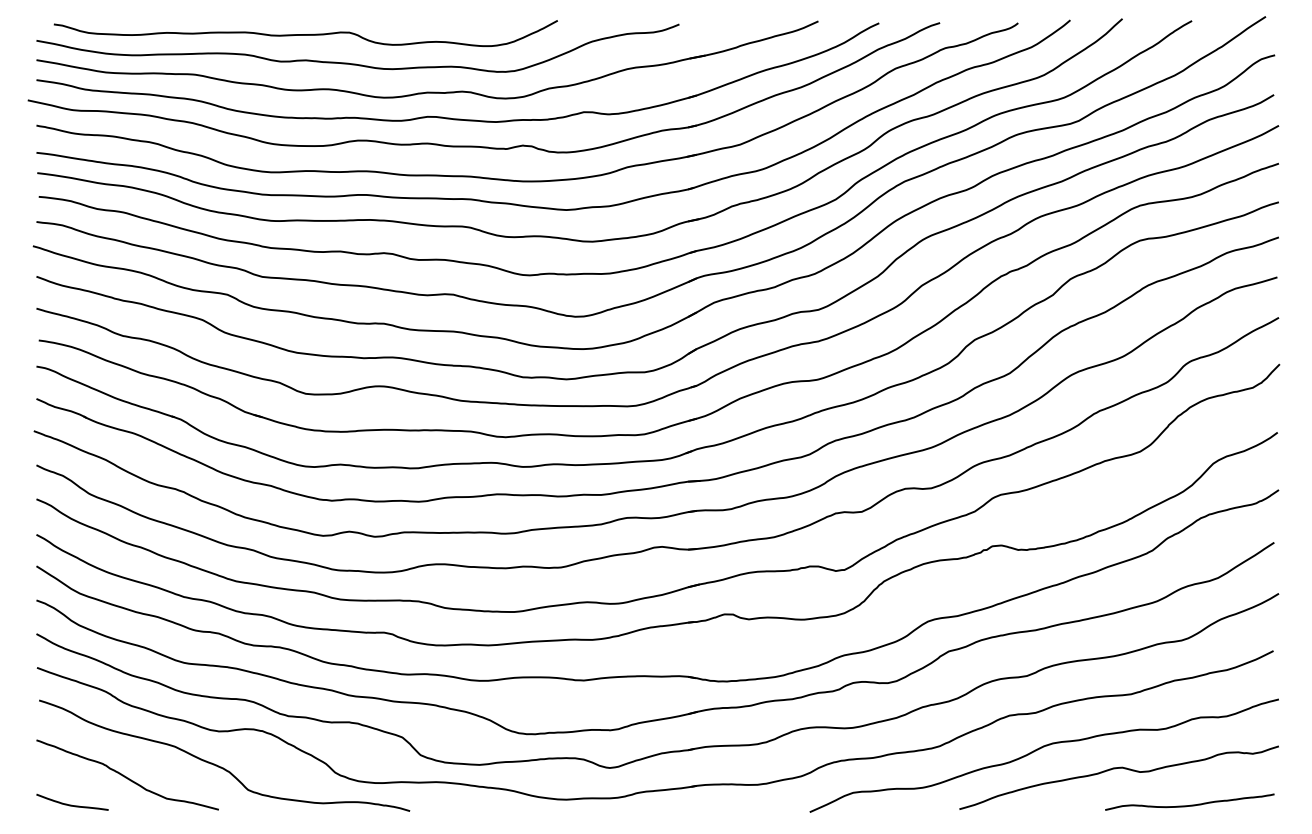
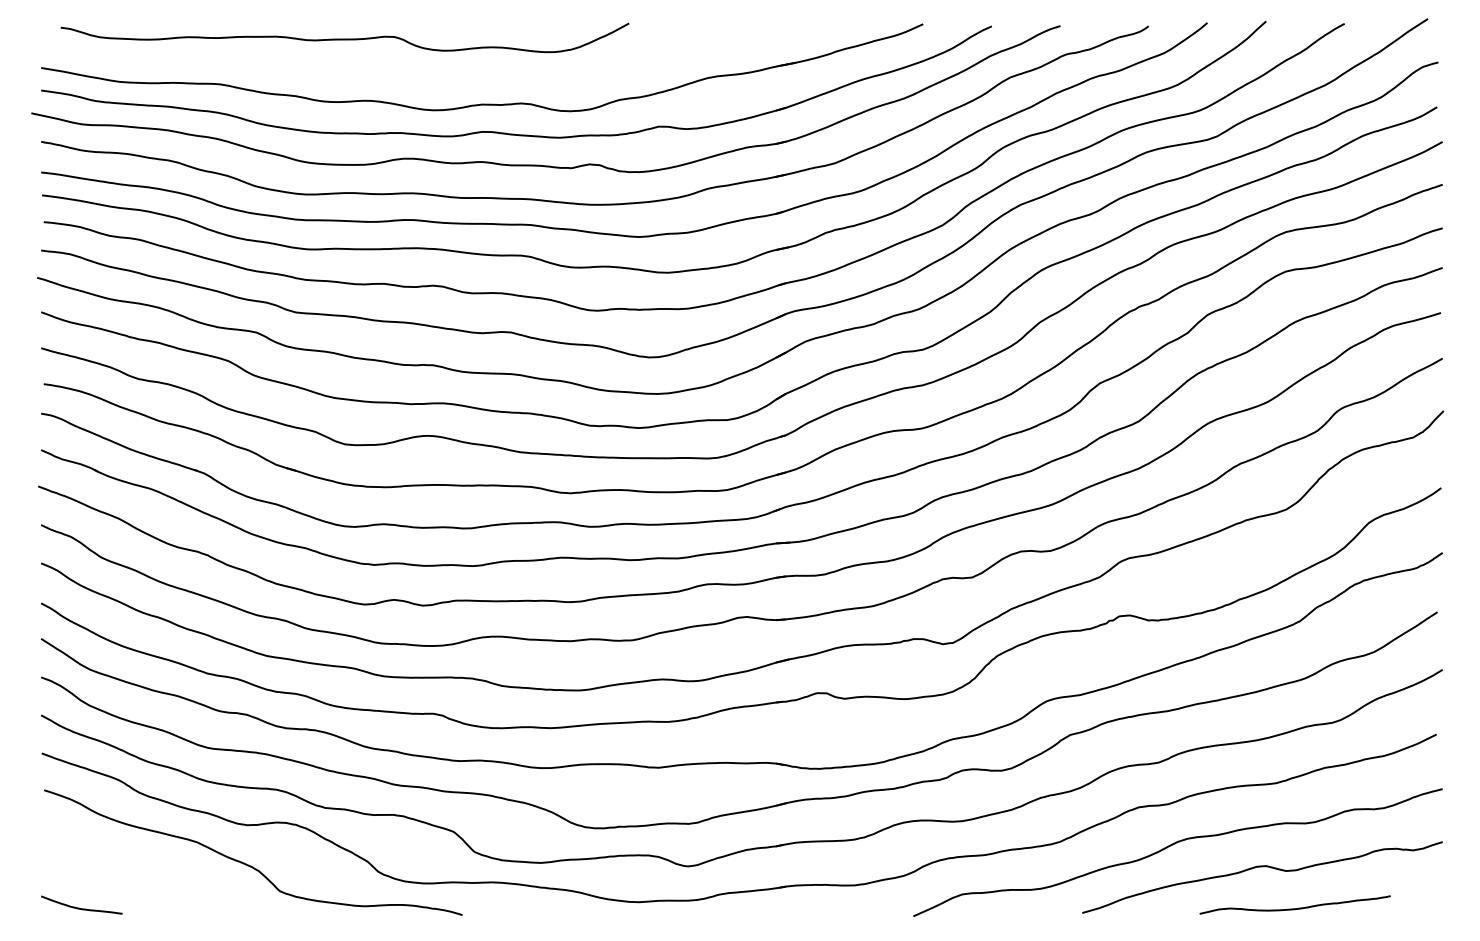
curve: (353, 63) -> (398, 71), removed
curve: (127, 776) -> (143, 876), removed
curve: (1189, 805) -> (1294, 908), moved

